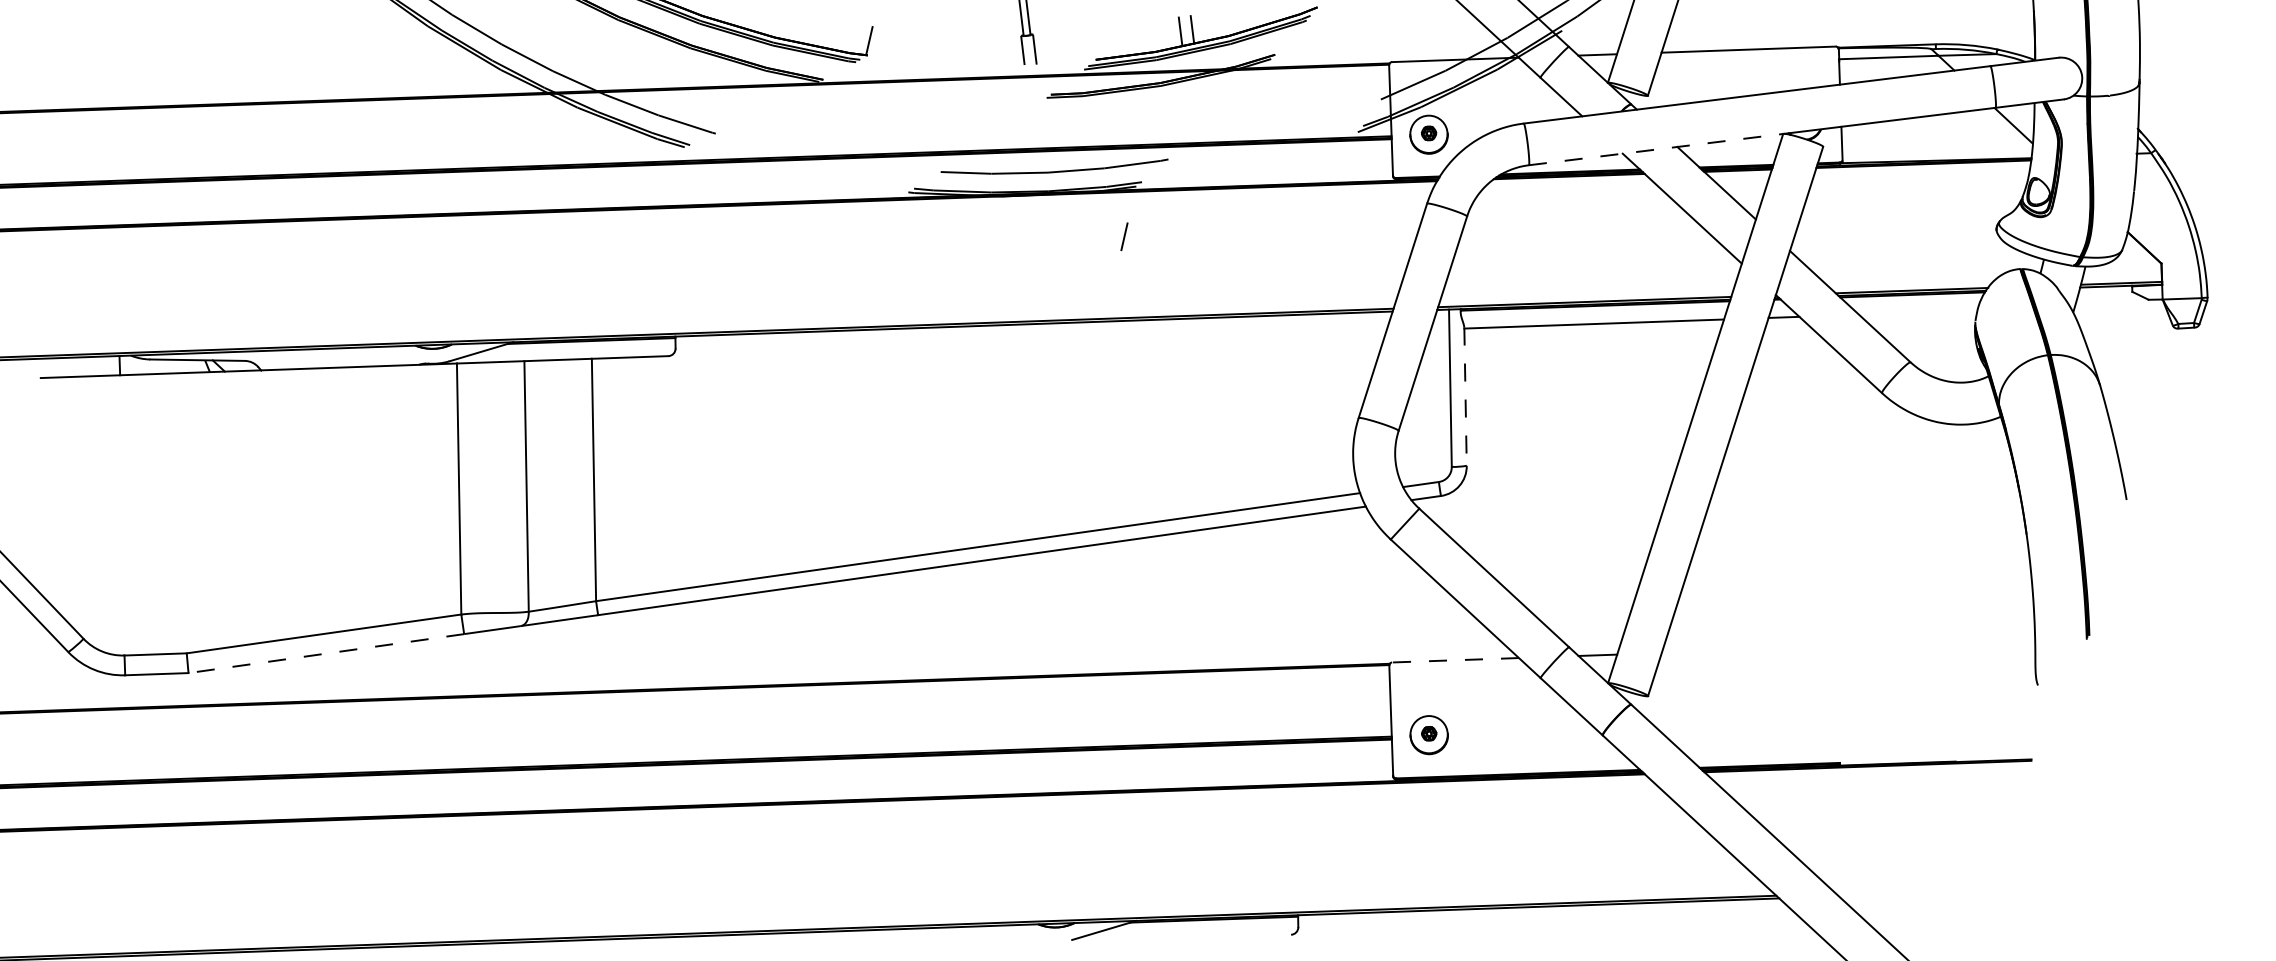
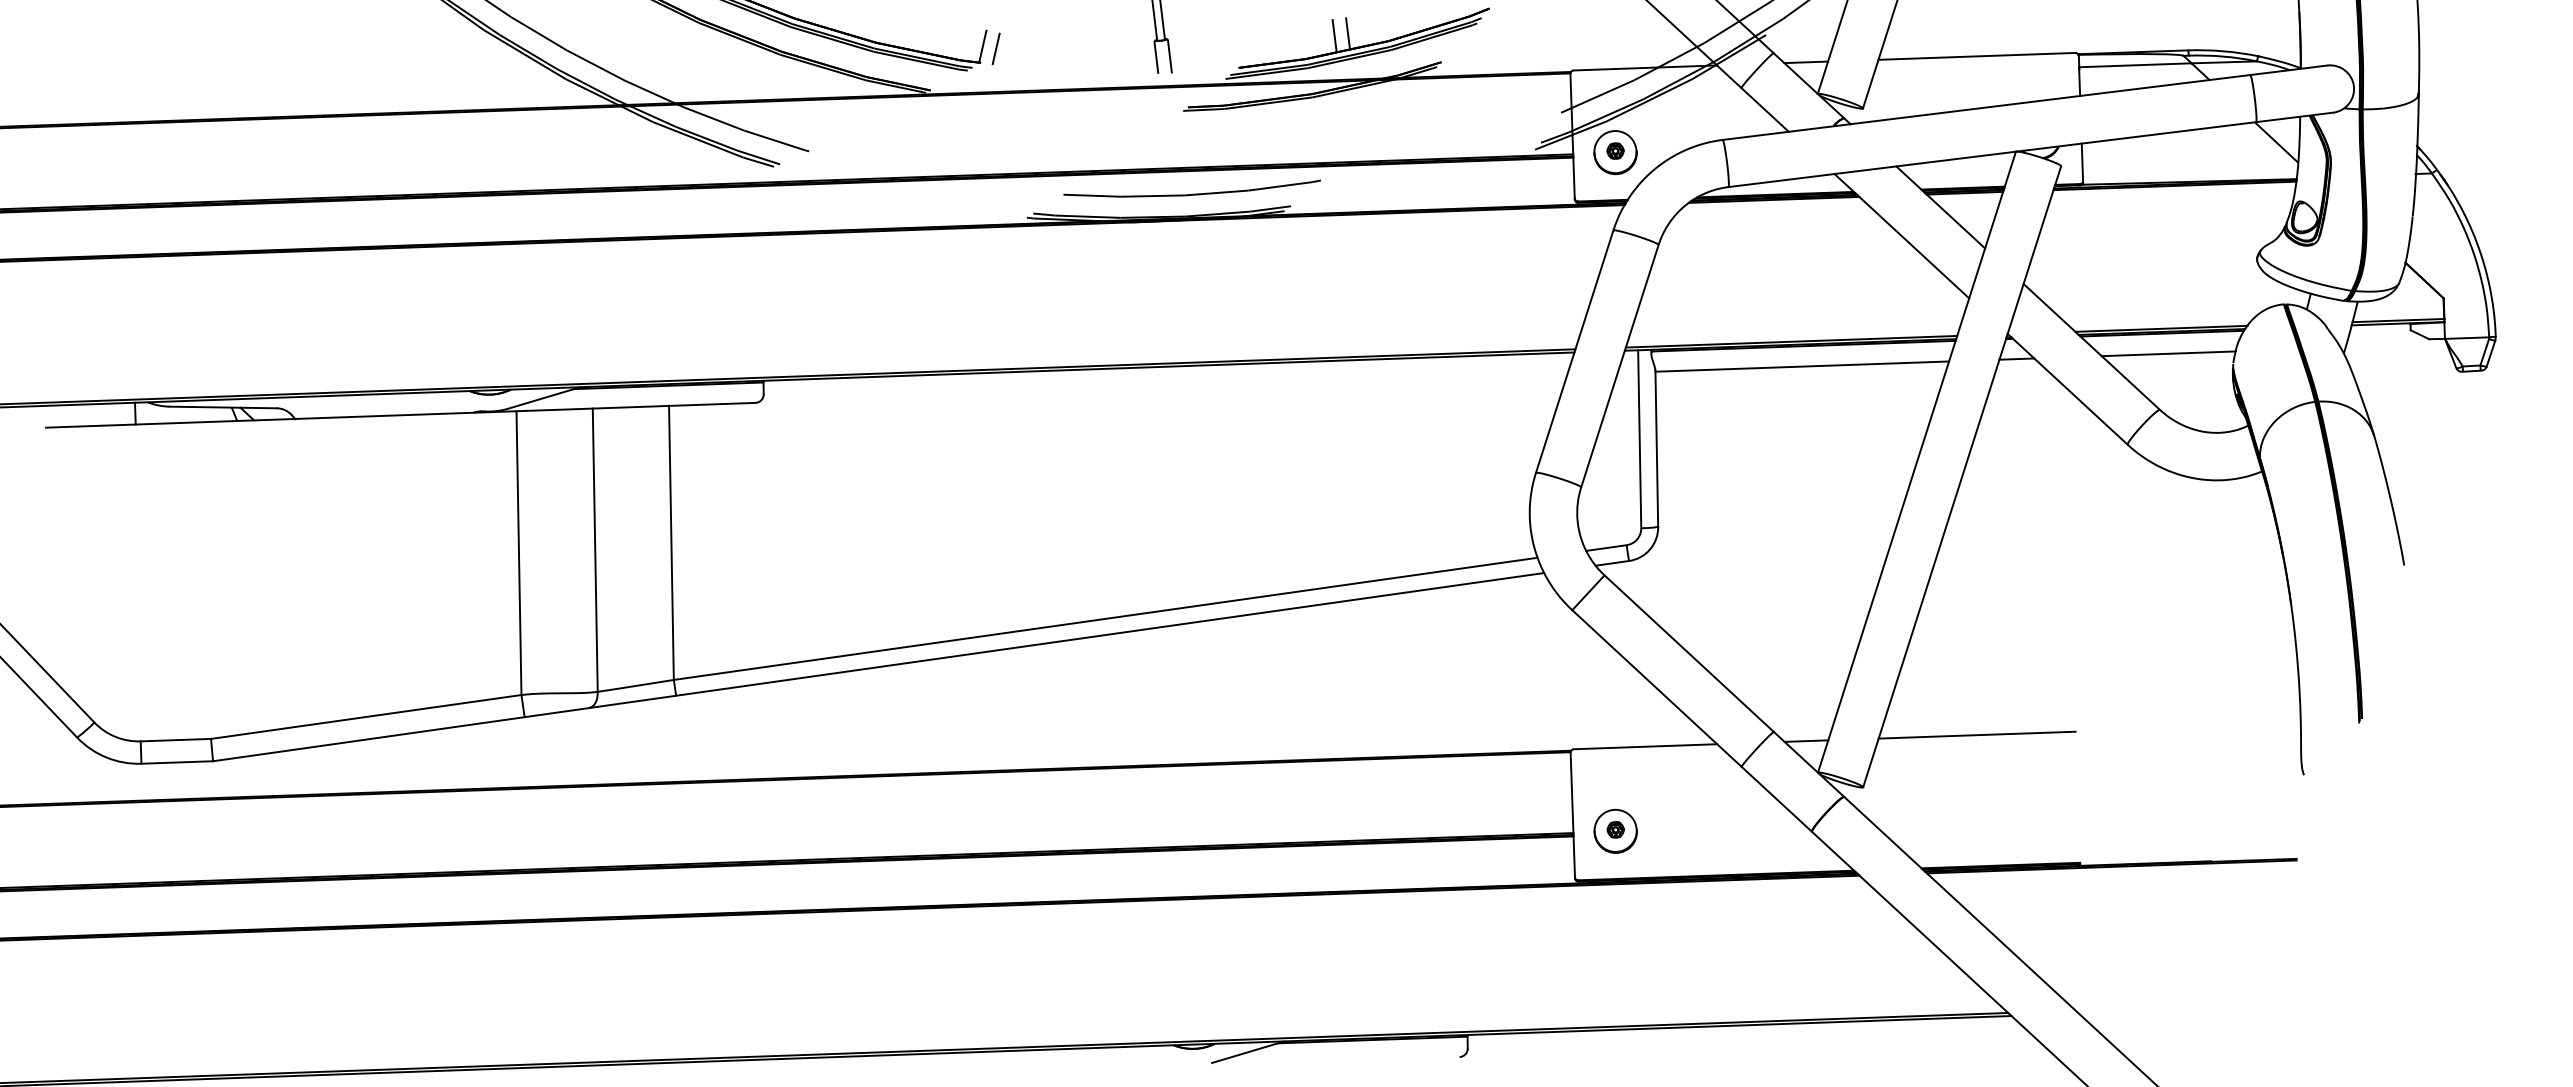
line: (1656, 149) -> (1872, 169), dashed -> solid
line: (1123, 236) -> (995, 48), moved
line: (1918, 312) -> (2168, 353), added
line: (1465, 397) -> (1656, 449), dashed -> solid
line: (1748, 649) -> (1976, 734), added
line: (326, 653) -> (368, 739), dashed -> solid
line: (1455, 660) -> (1645, 746), dashed -> solid

